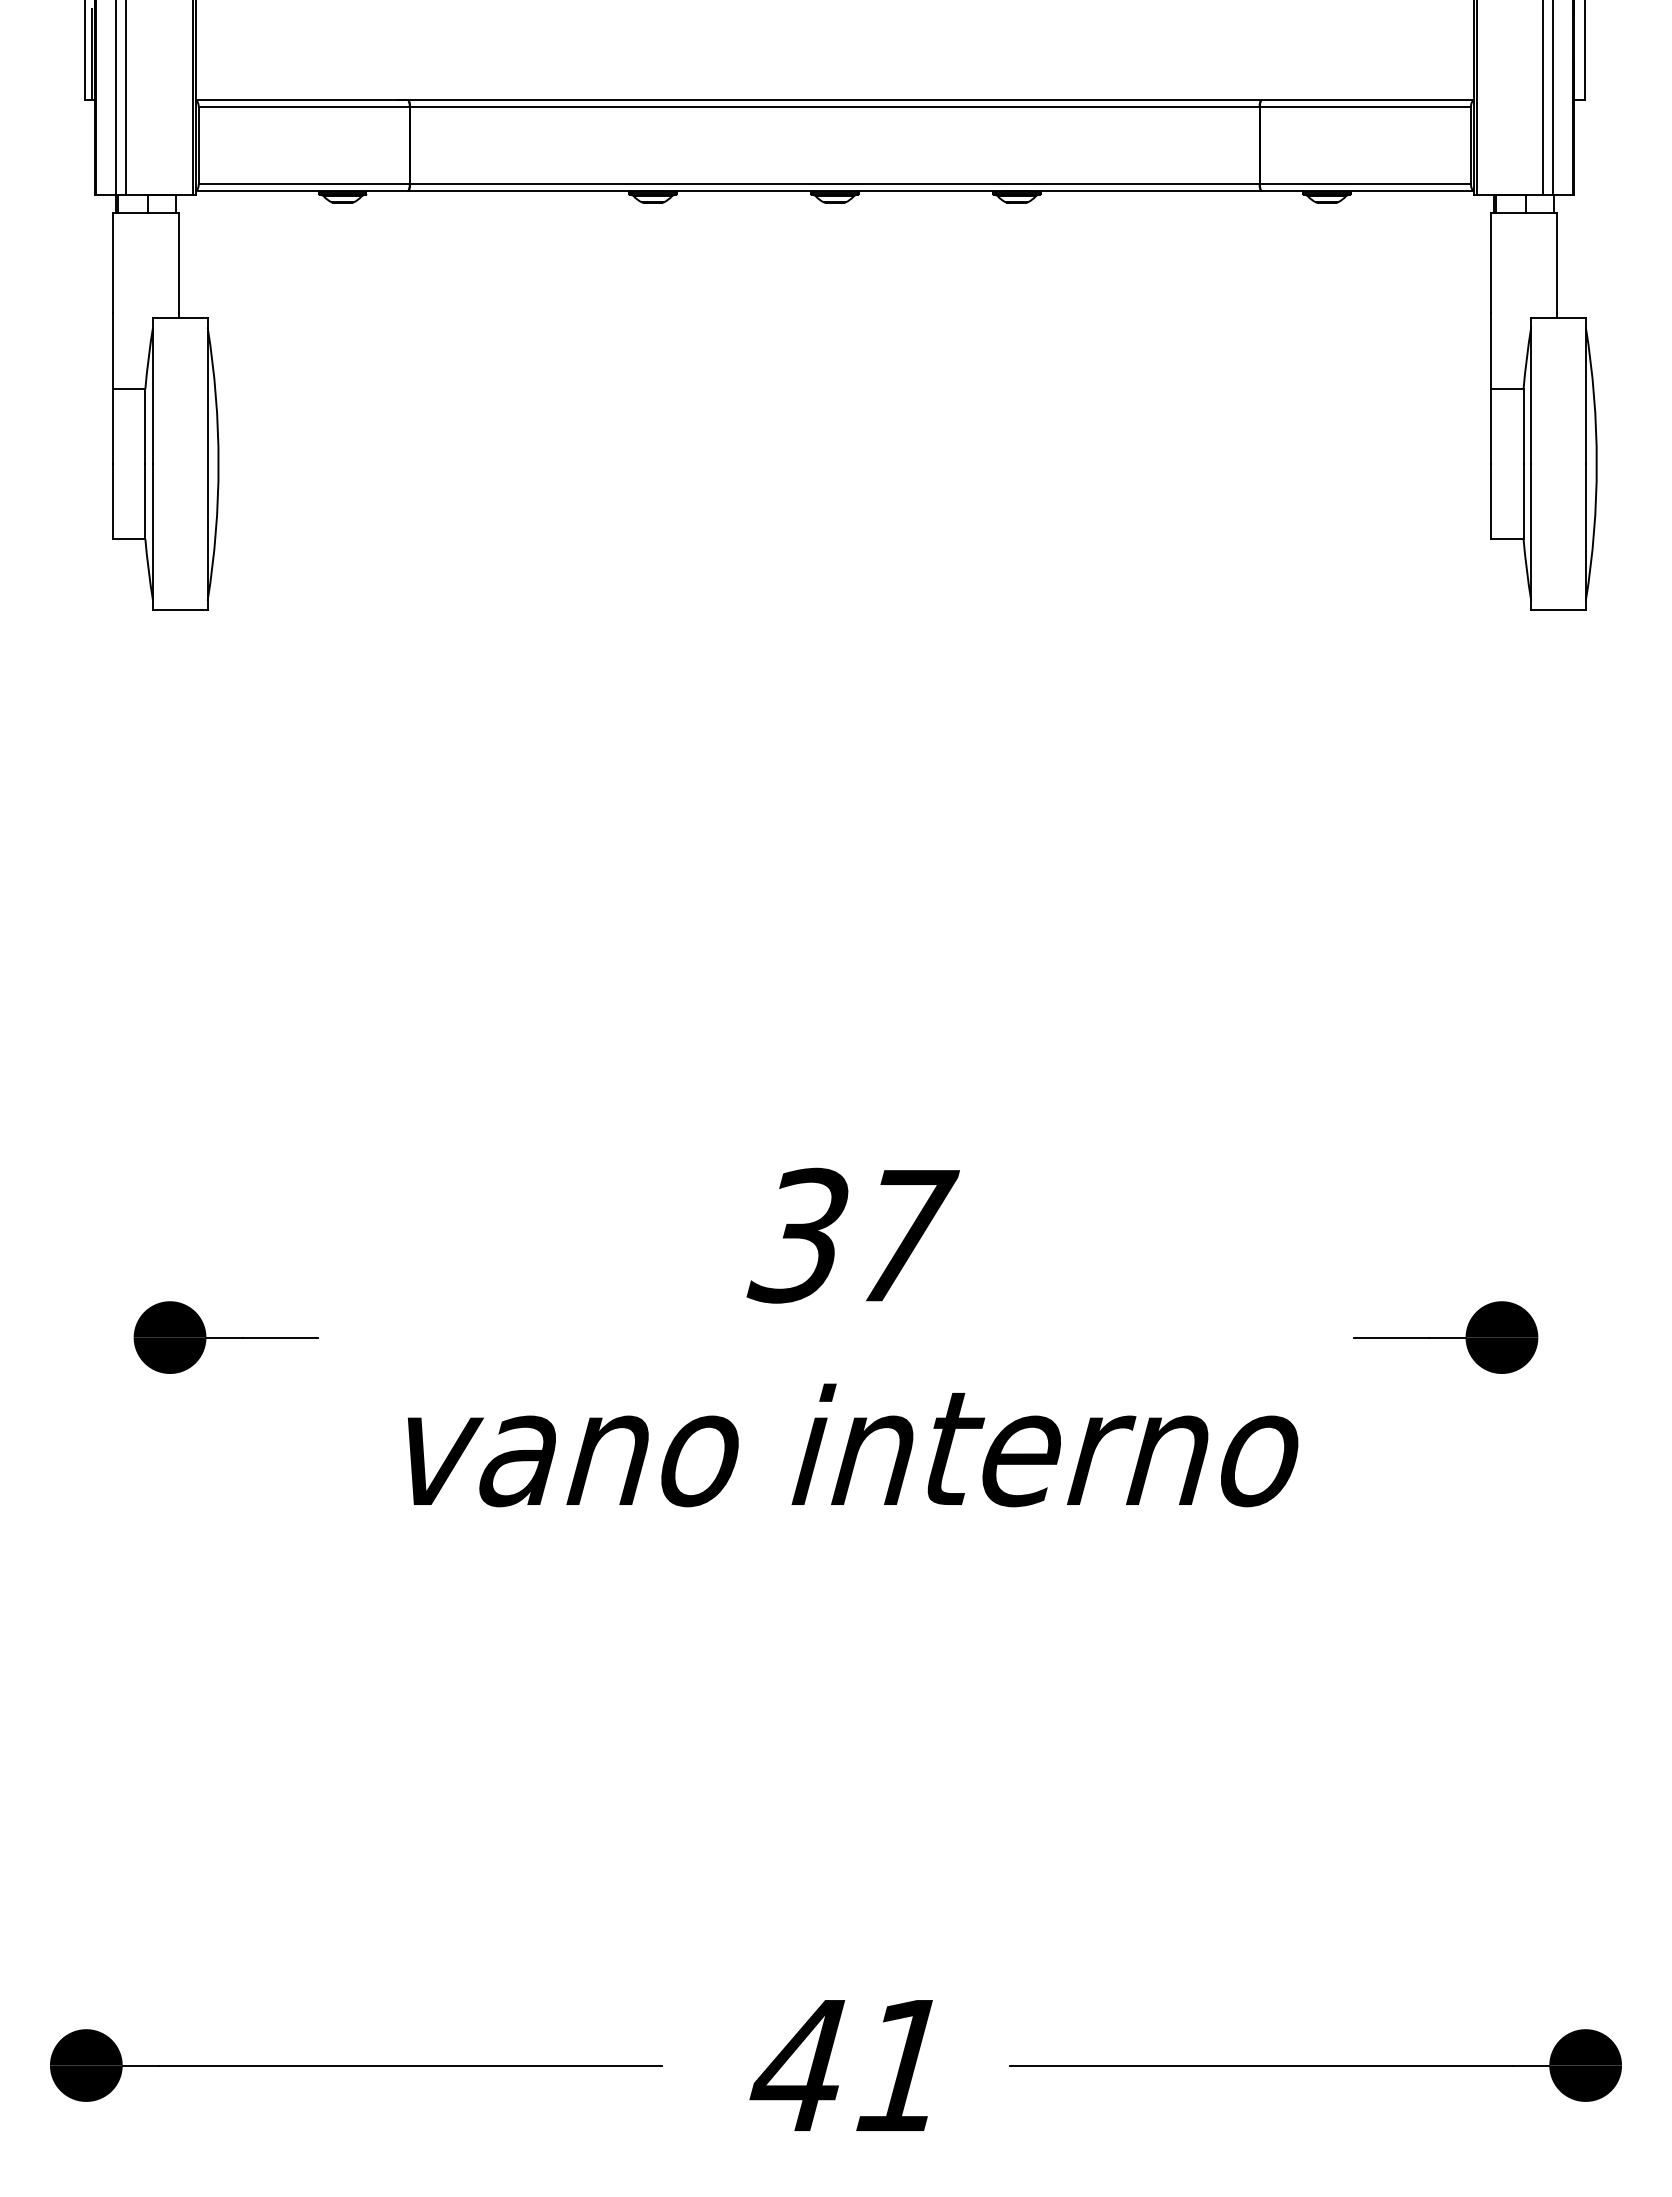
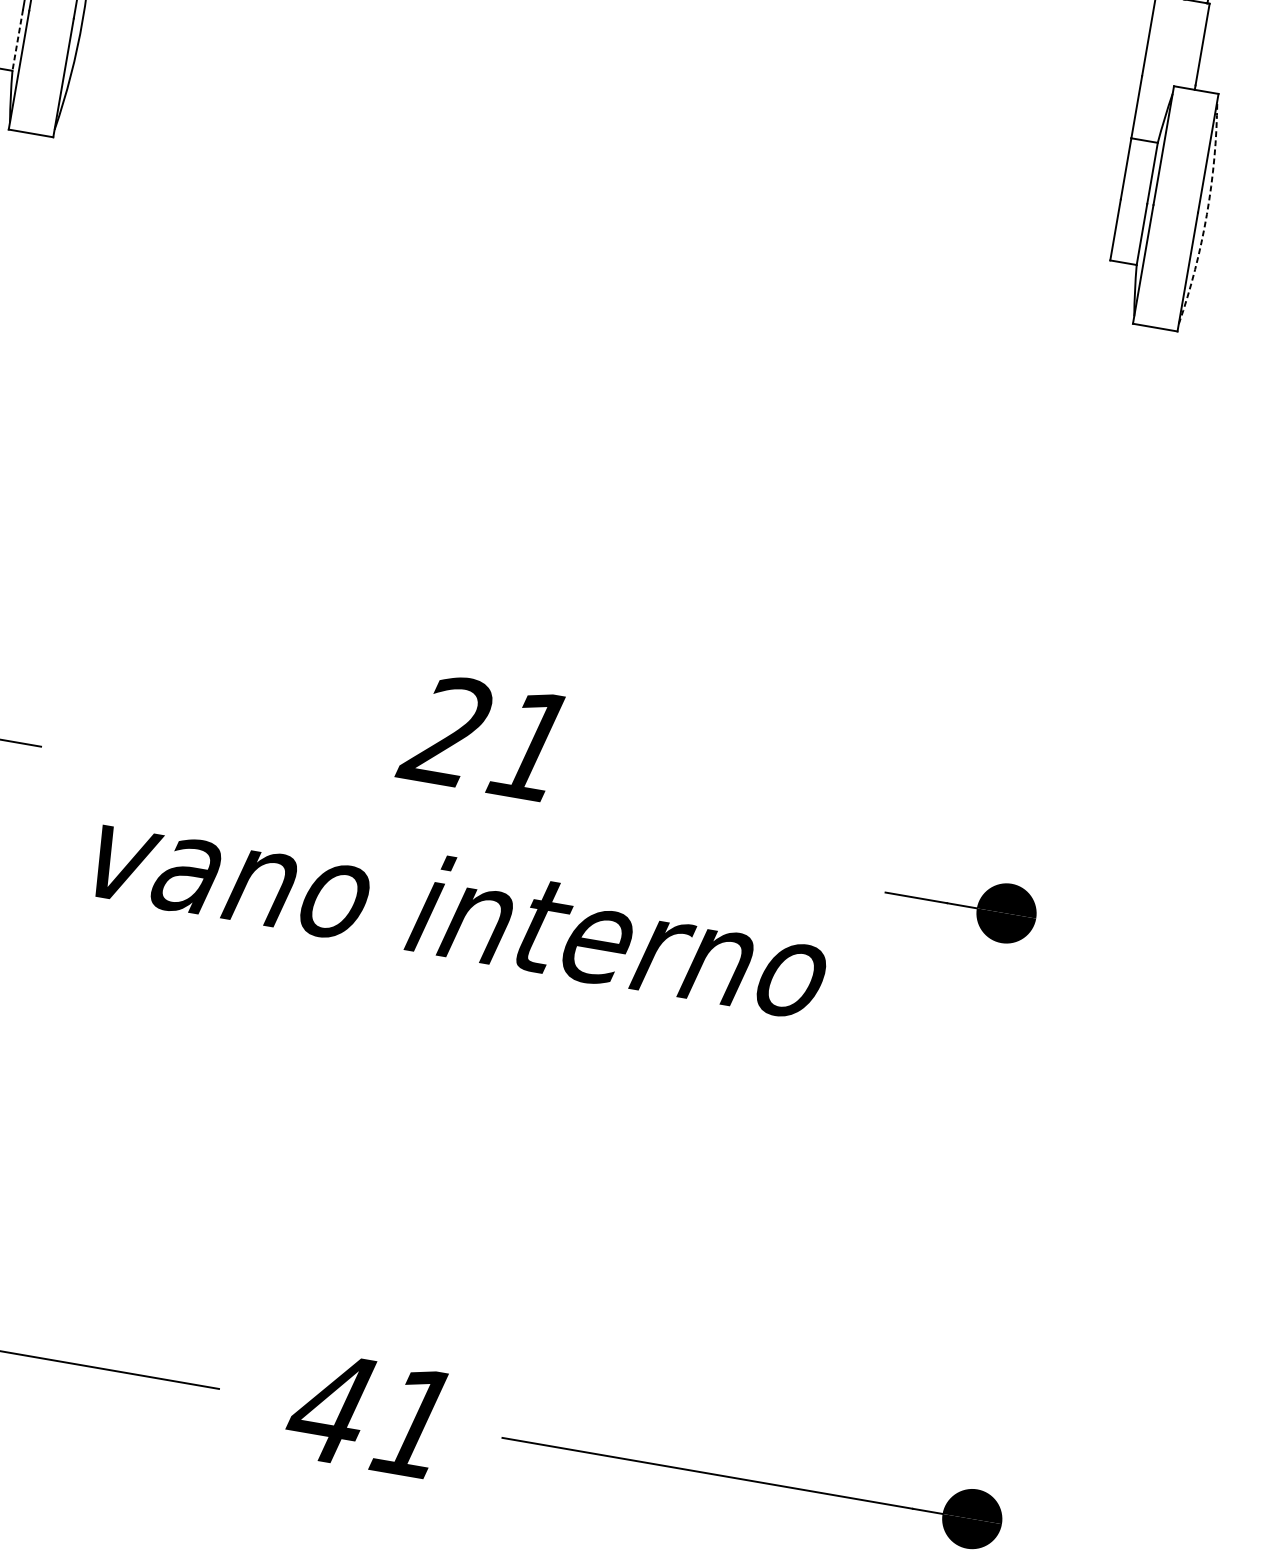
arc: (1596, 464) -> (1206, 214), solid -> dashed
line: (145, 502) -> (17, 41), solid -> dashed
text: (852, 1235) -> (491, 738), 37 -> 21

